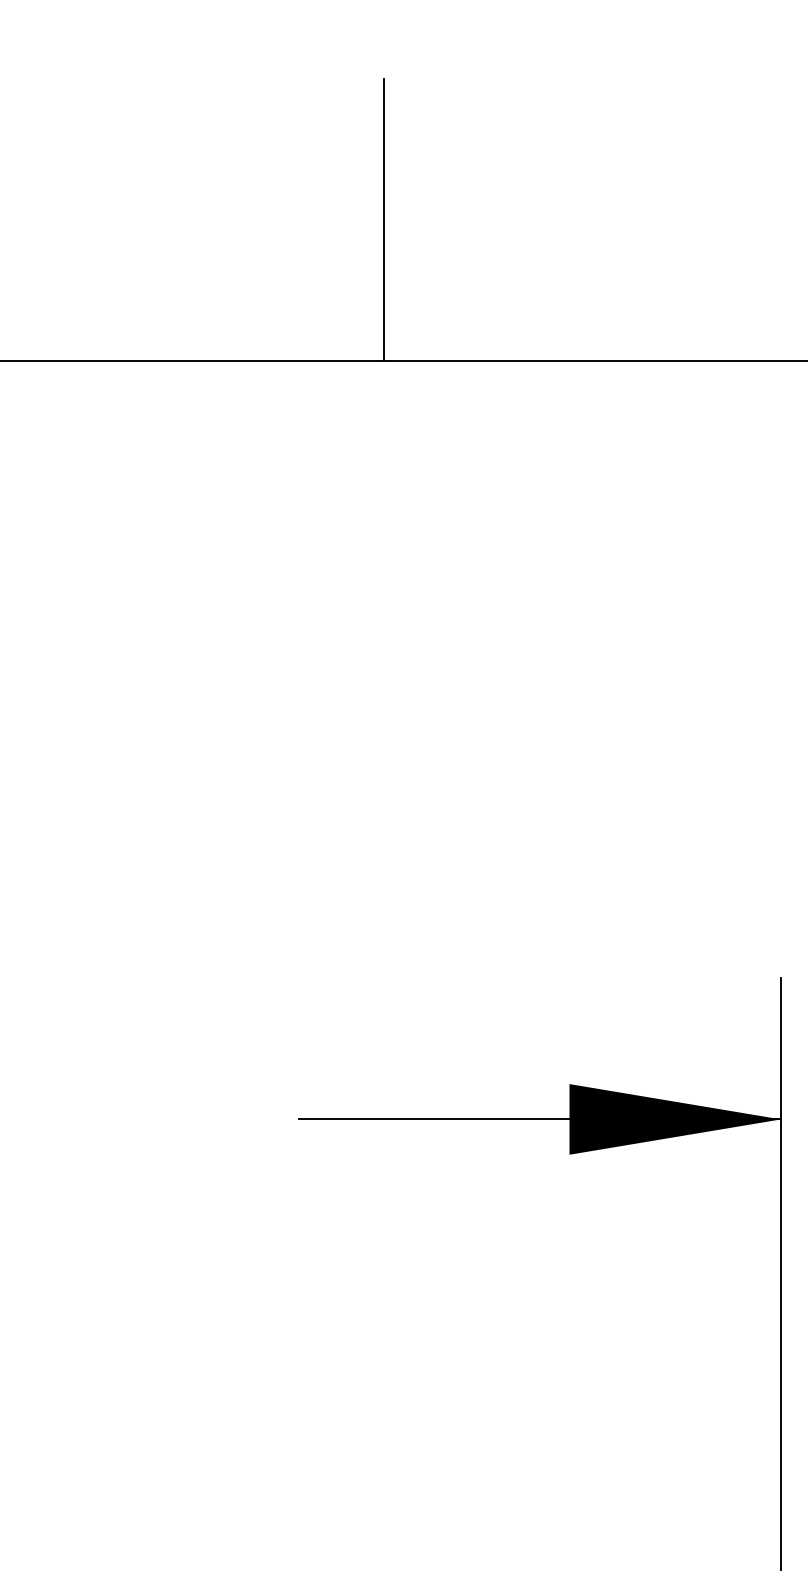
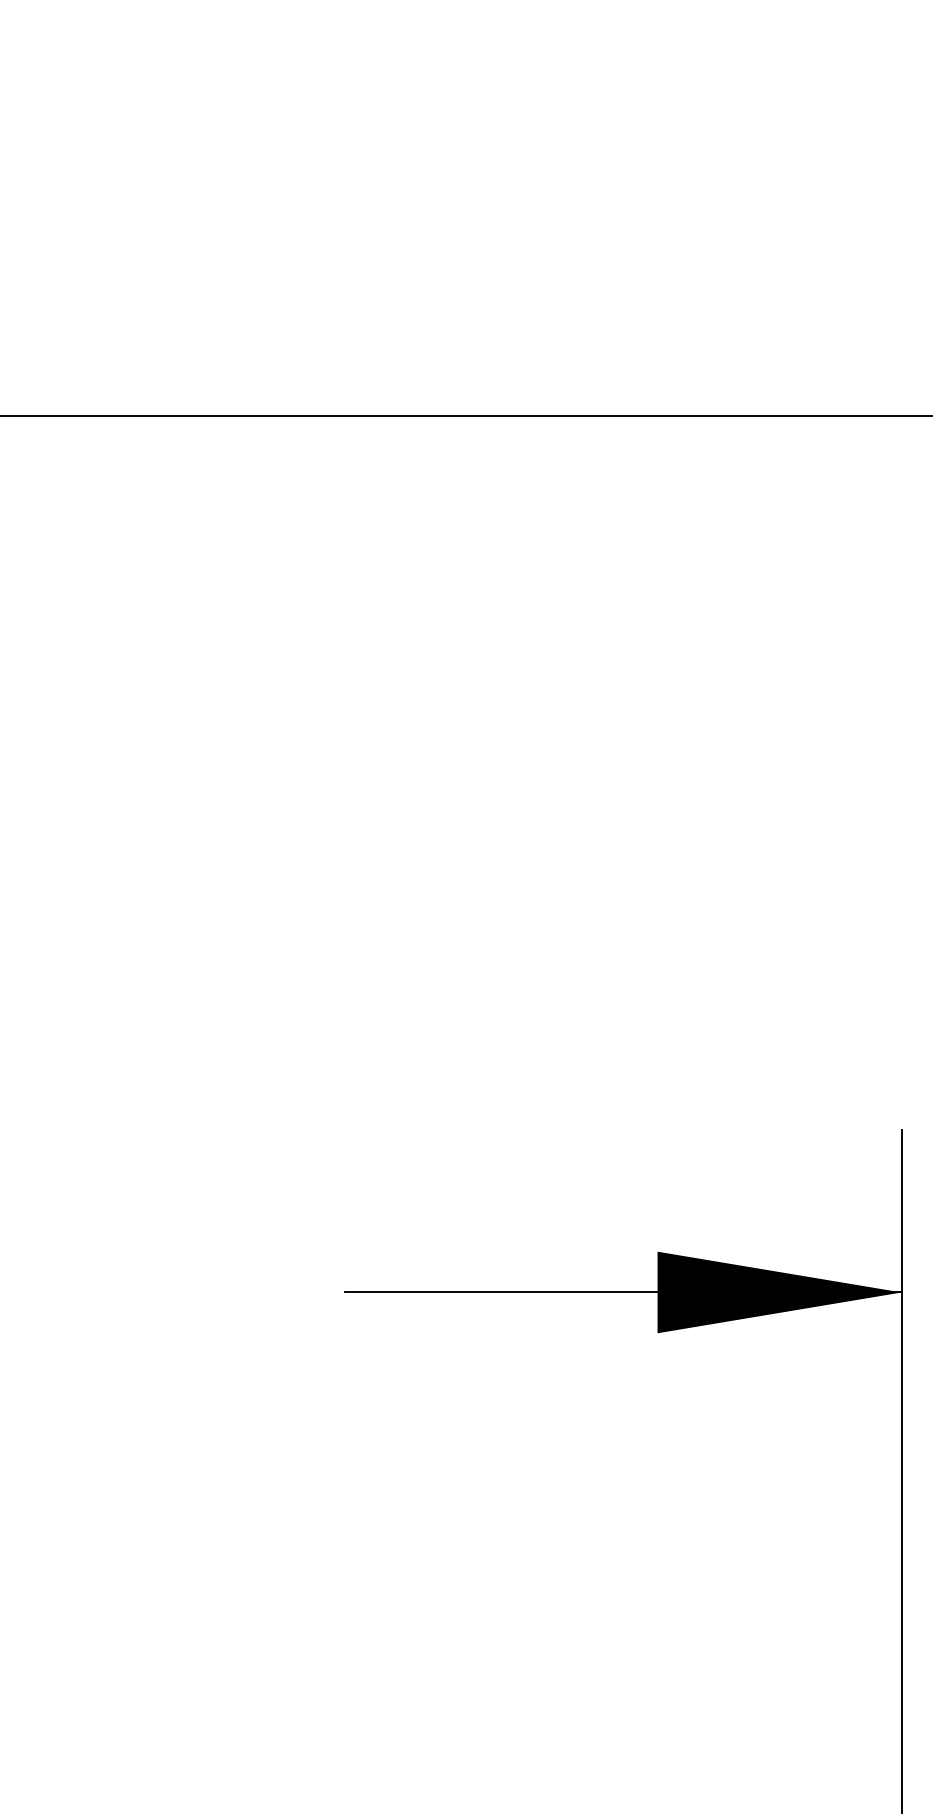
line: (383, 219) -> (442, 253), removed

